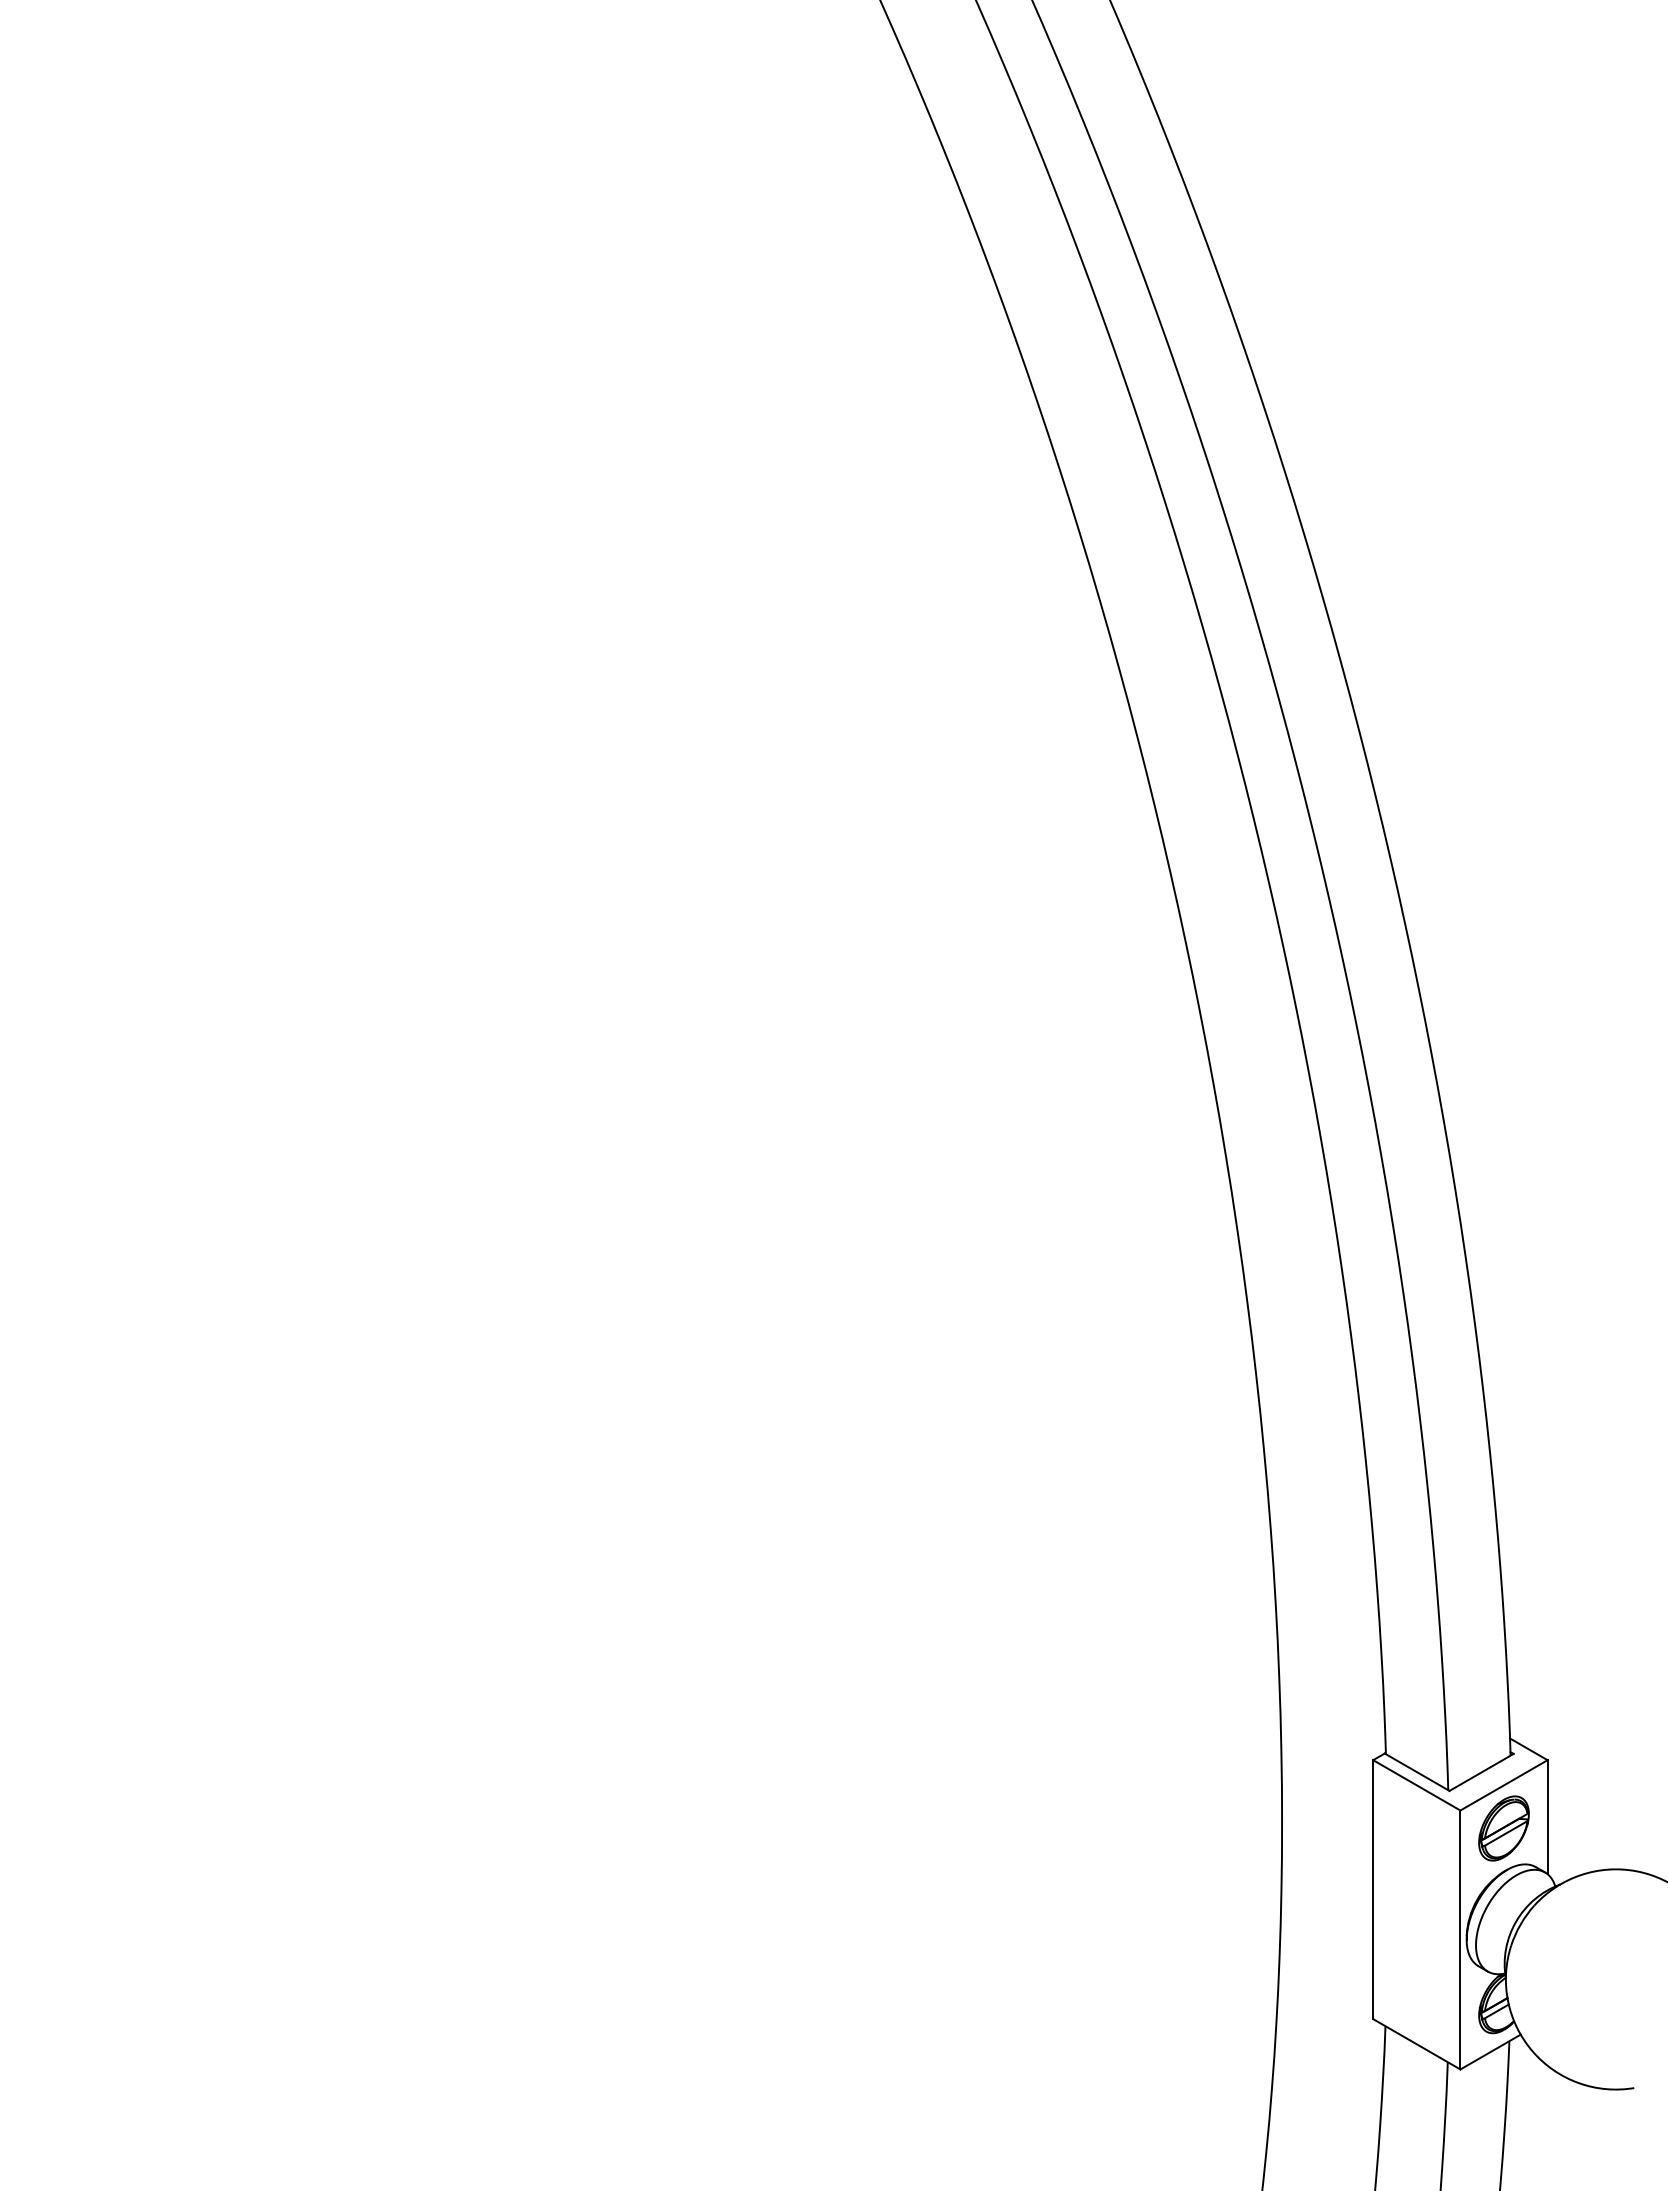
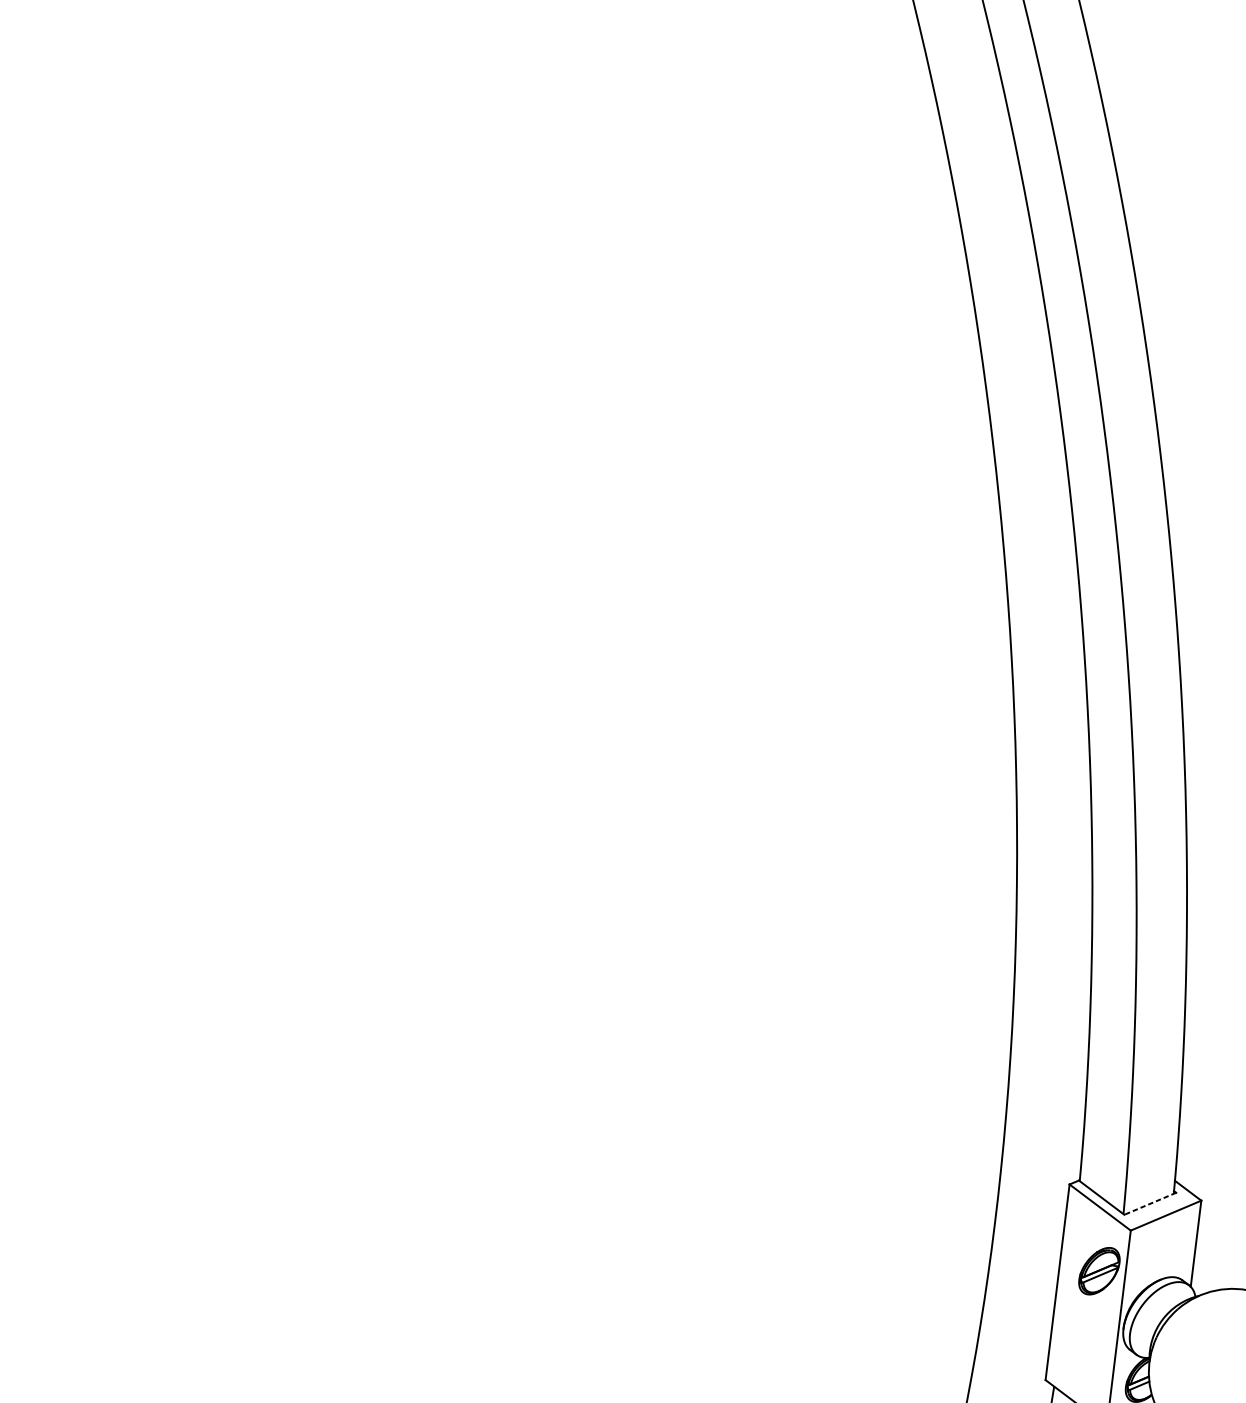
line: (1481, 1772) -> (1150, 1203), solid -> dashed
part: (1503, 1828) -> (1099, 1271), moved

